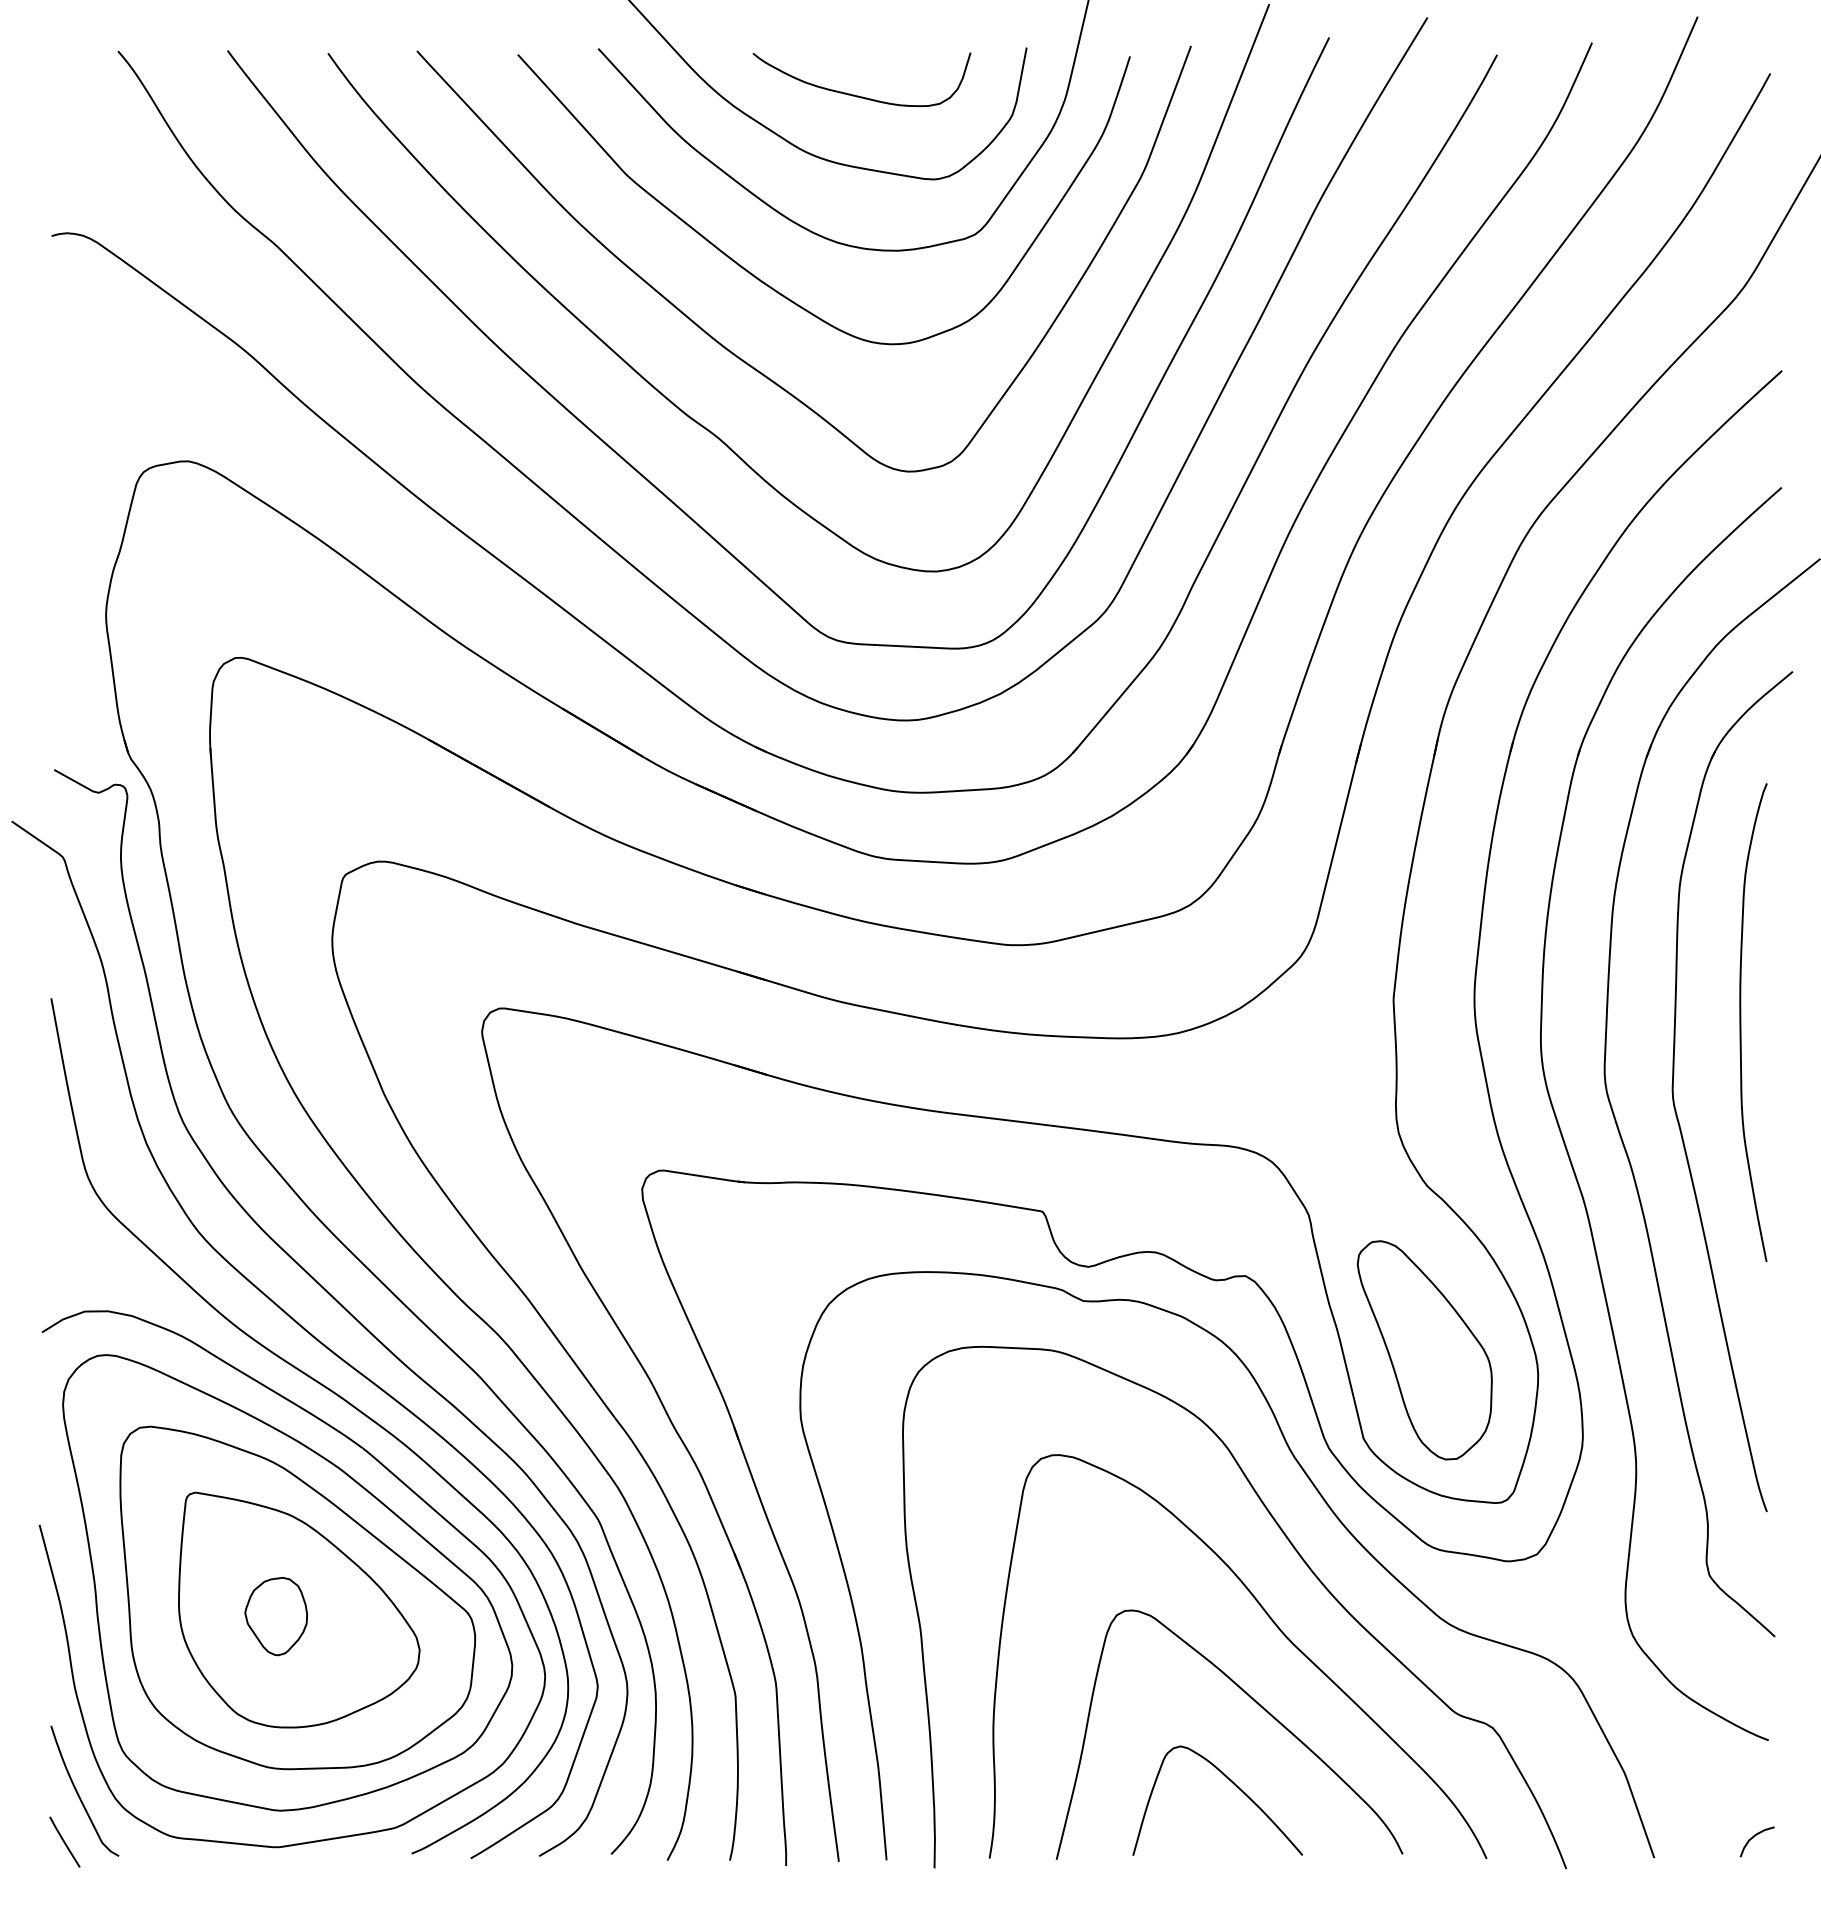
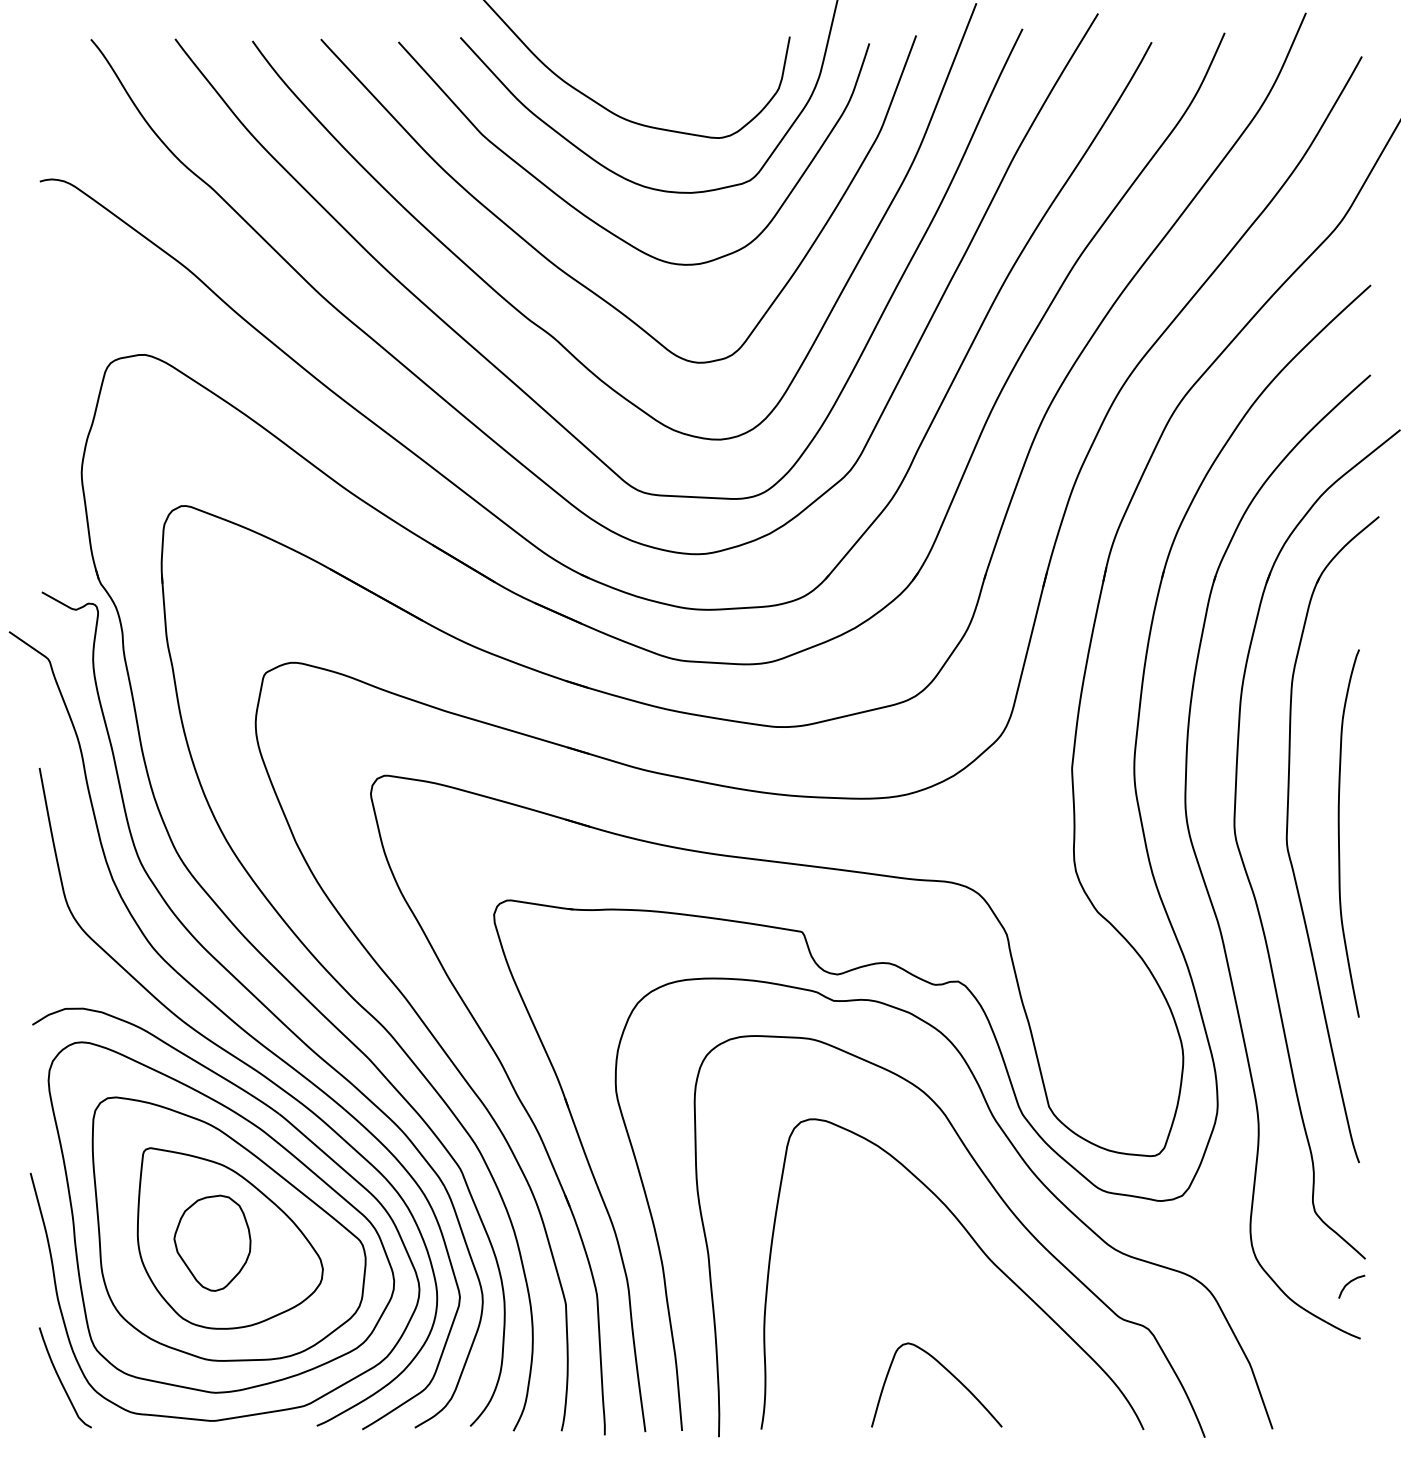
curve: (858, 95) -> (660, 73), removed
curve: (1741, 1022) -> (1339, 833), moved
part: (1424, 1350) -> (1095, 1038), removed
part: (276, 1616) -> (212, 1243), size x1.6
curve: (1258, 1705) -> (968, 1311), removed
curve: (1753, 1838) -> (1348, 1284), moved
line: (64, 1841) -> (49, 1416), removed

